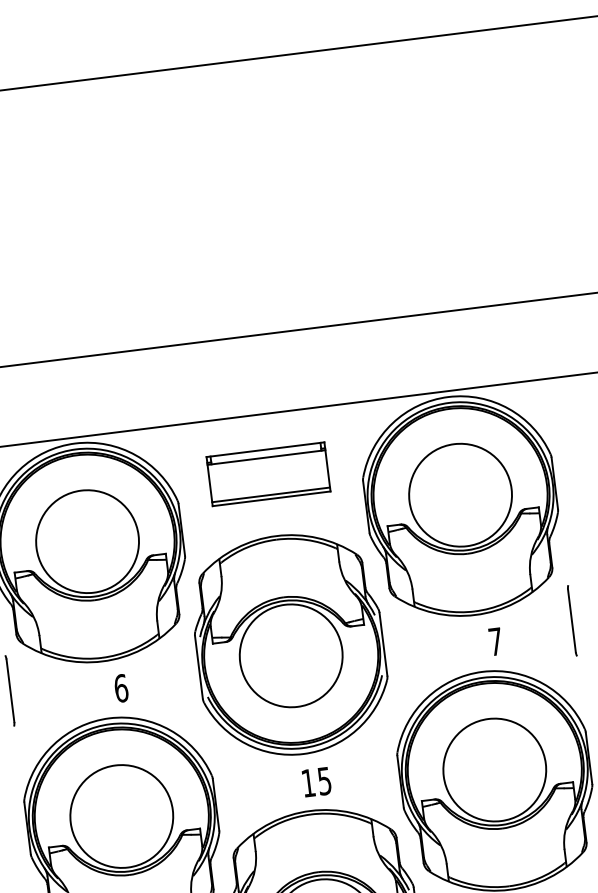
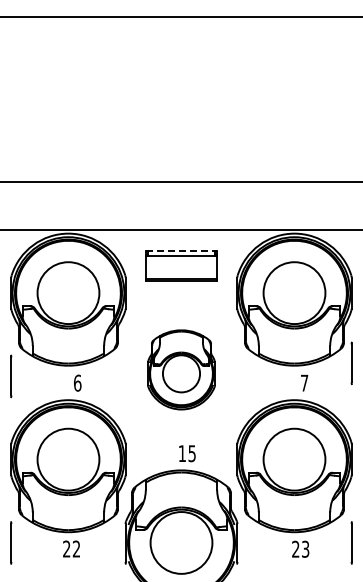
line: (265, 449) -> (181, 251), solid -> dashed
line: (571, 621) -> (351, 363), moved
part: (289, 644) -> (181, 369), size x0.6

